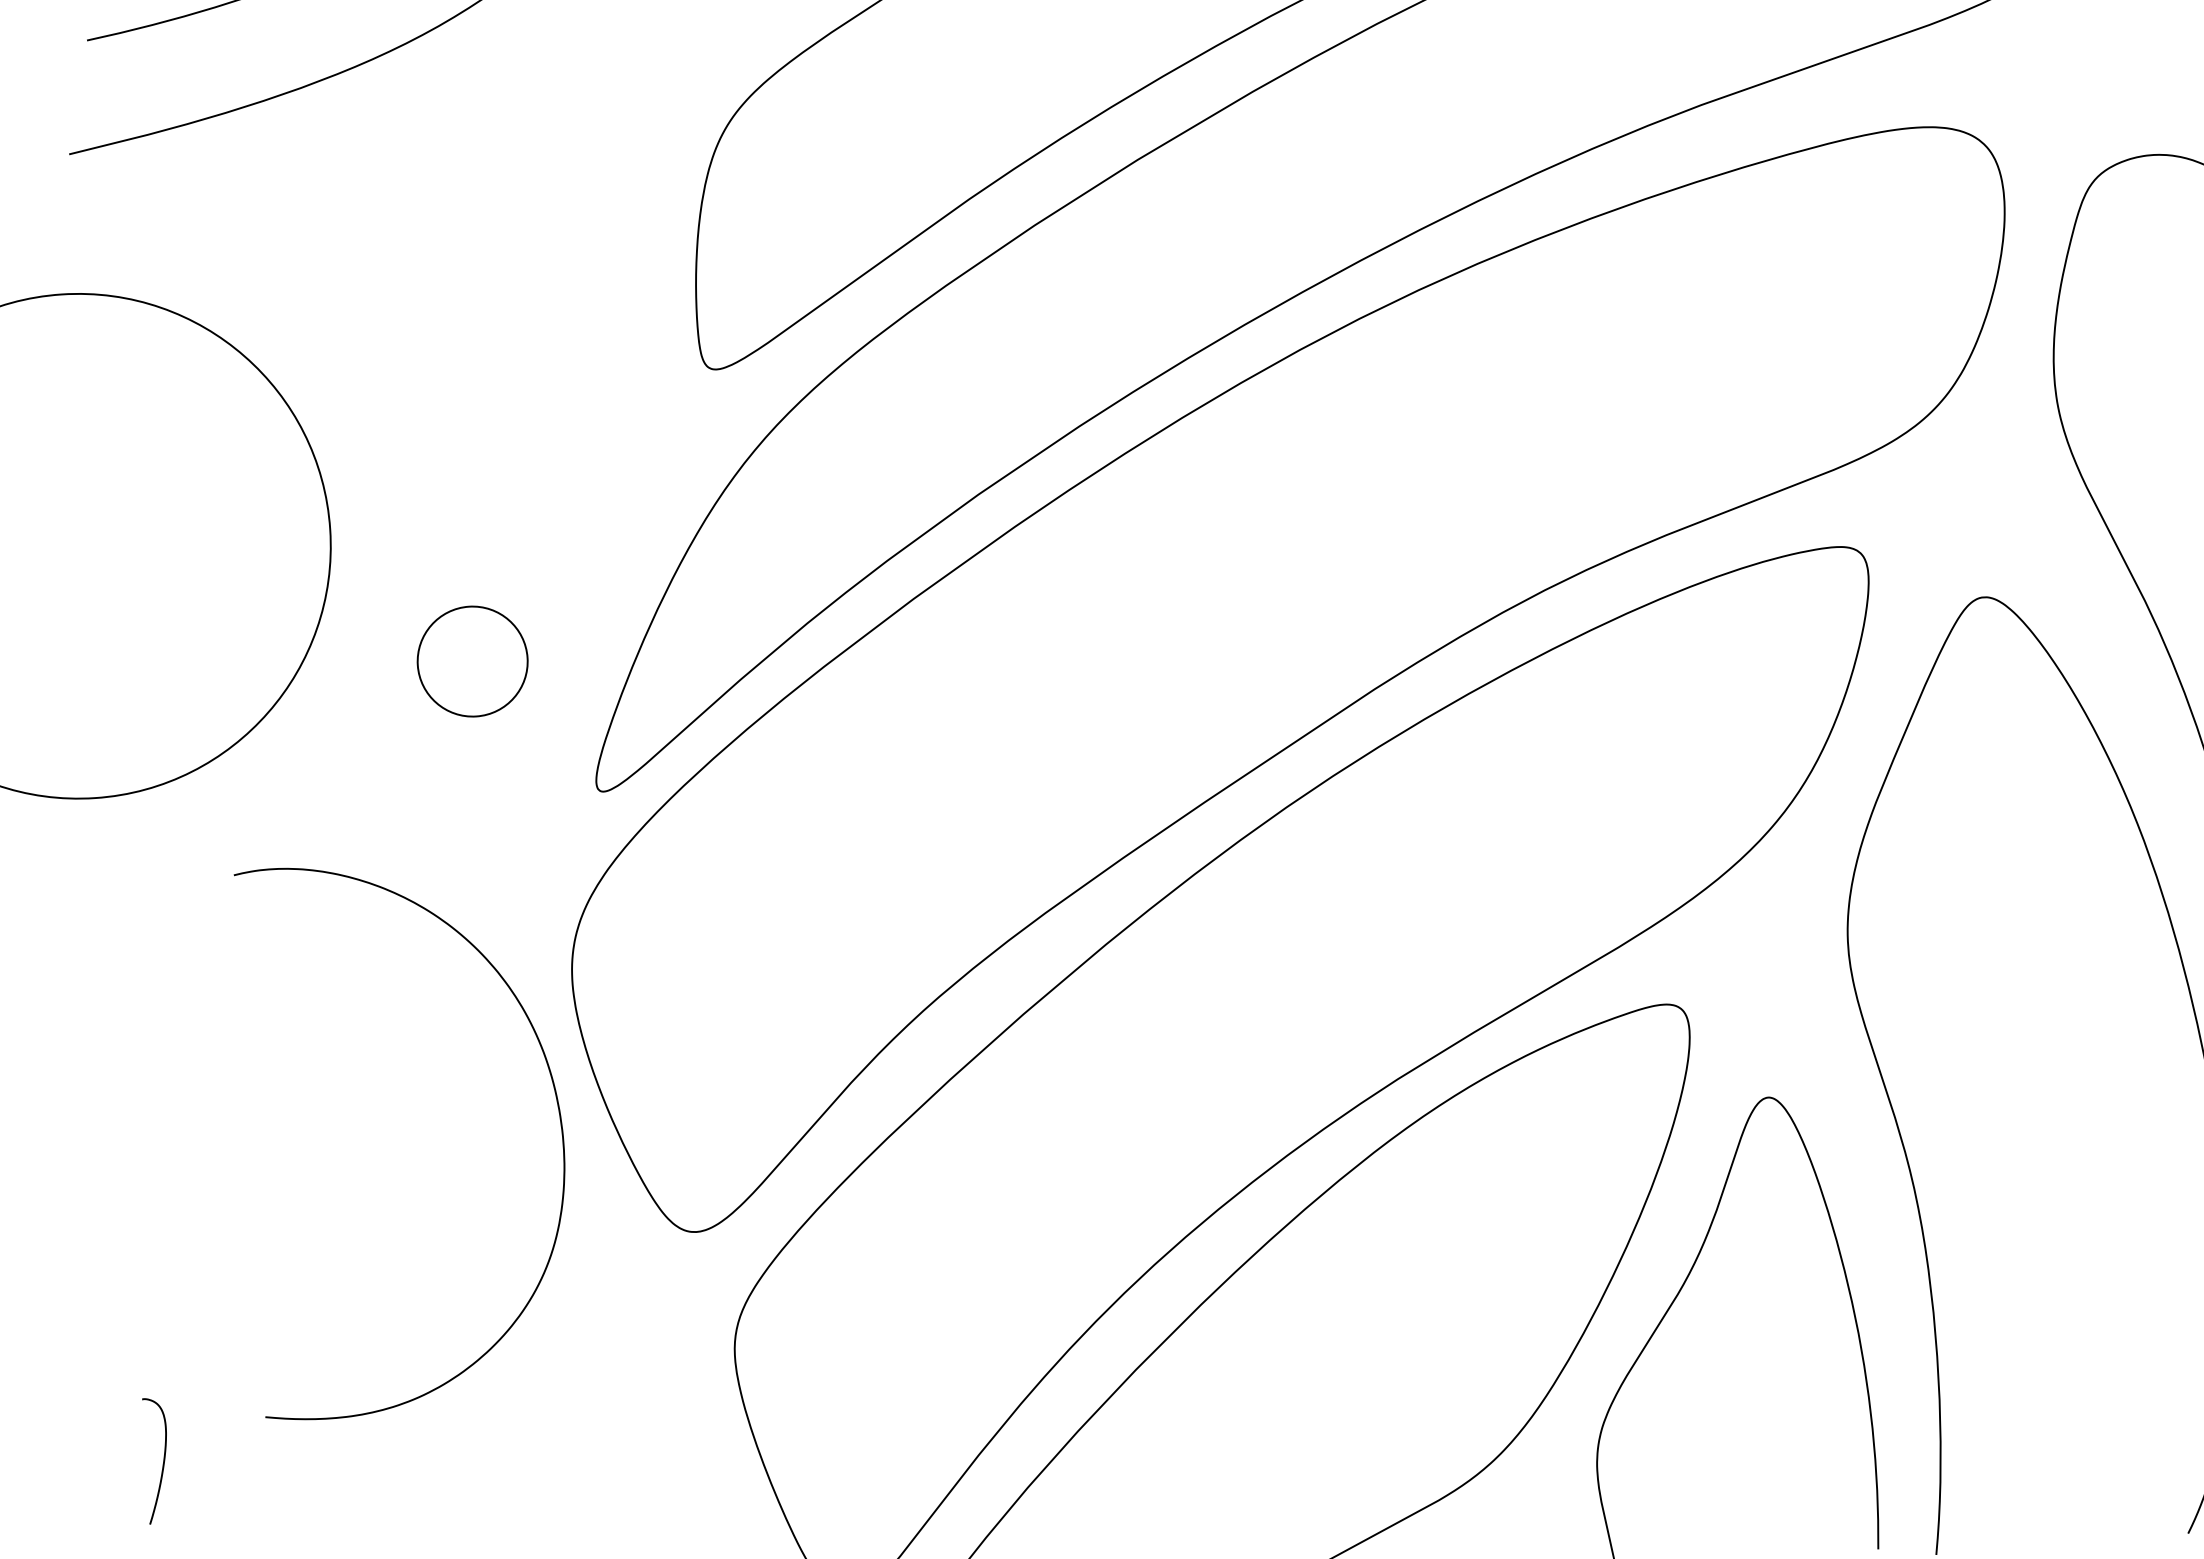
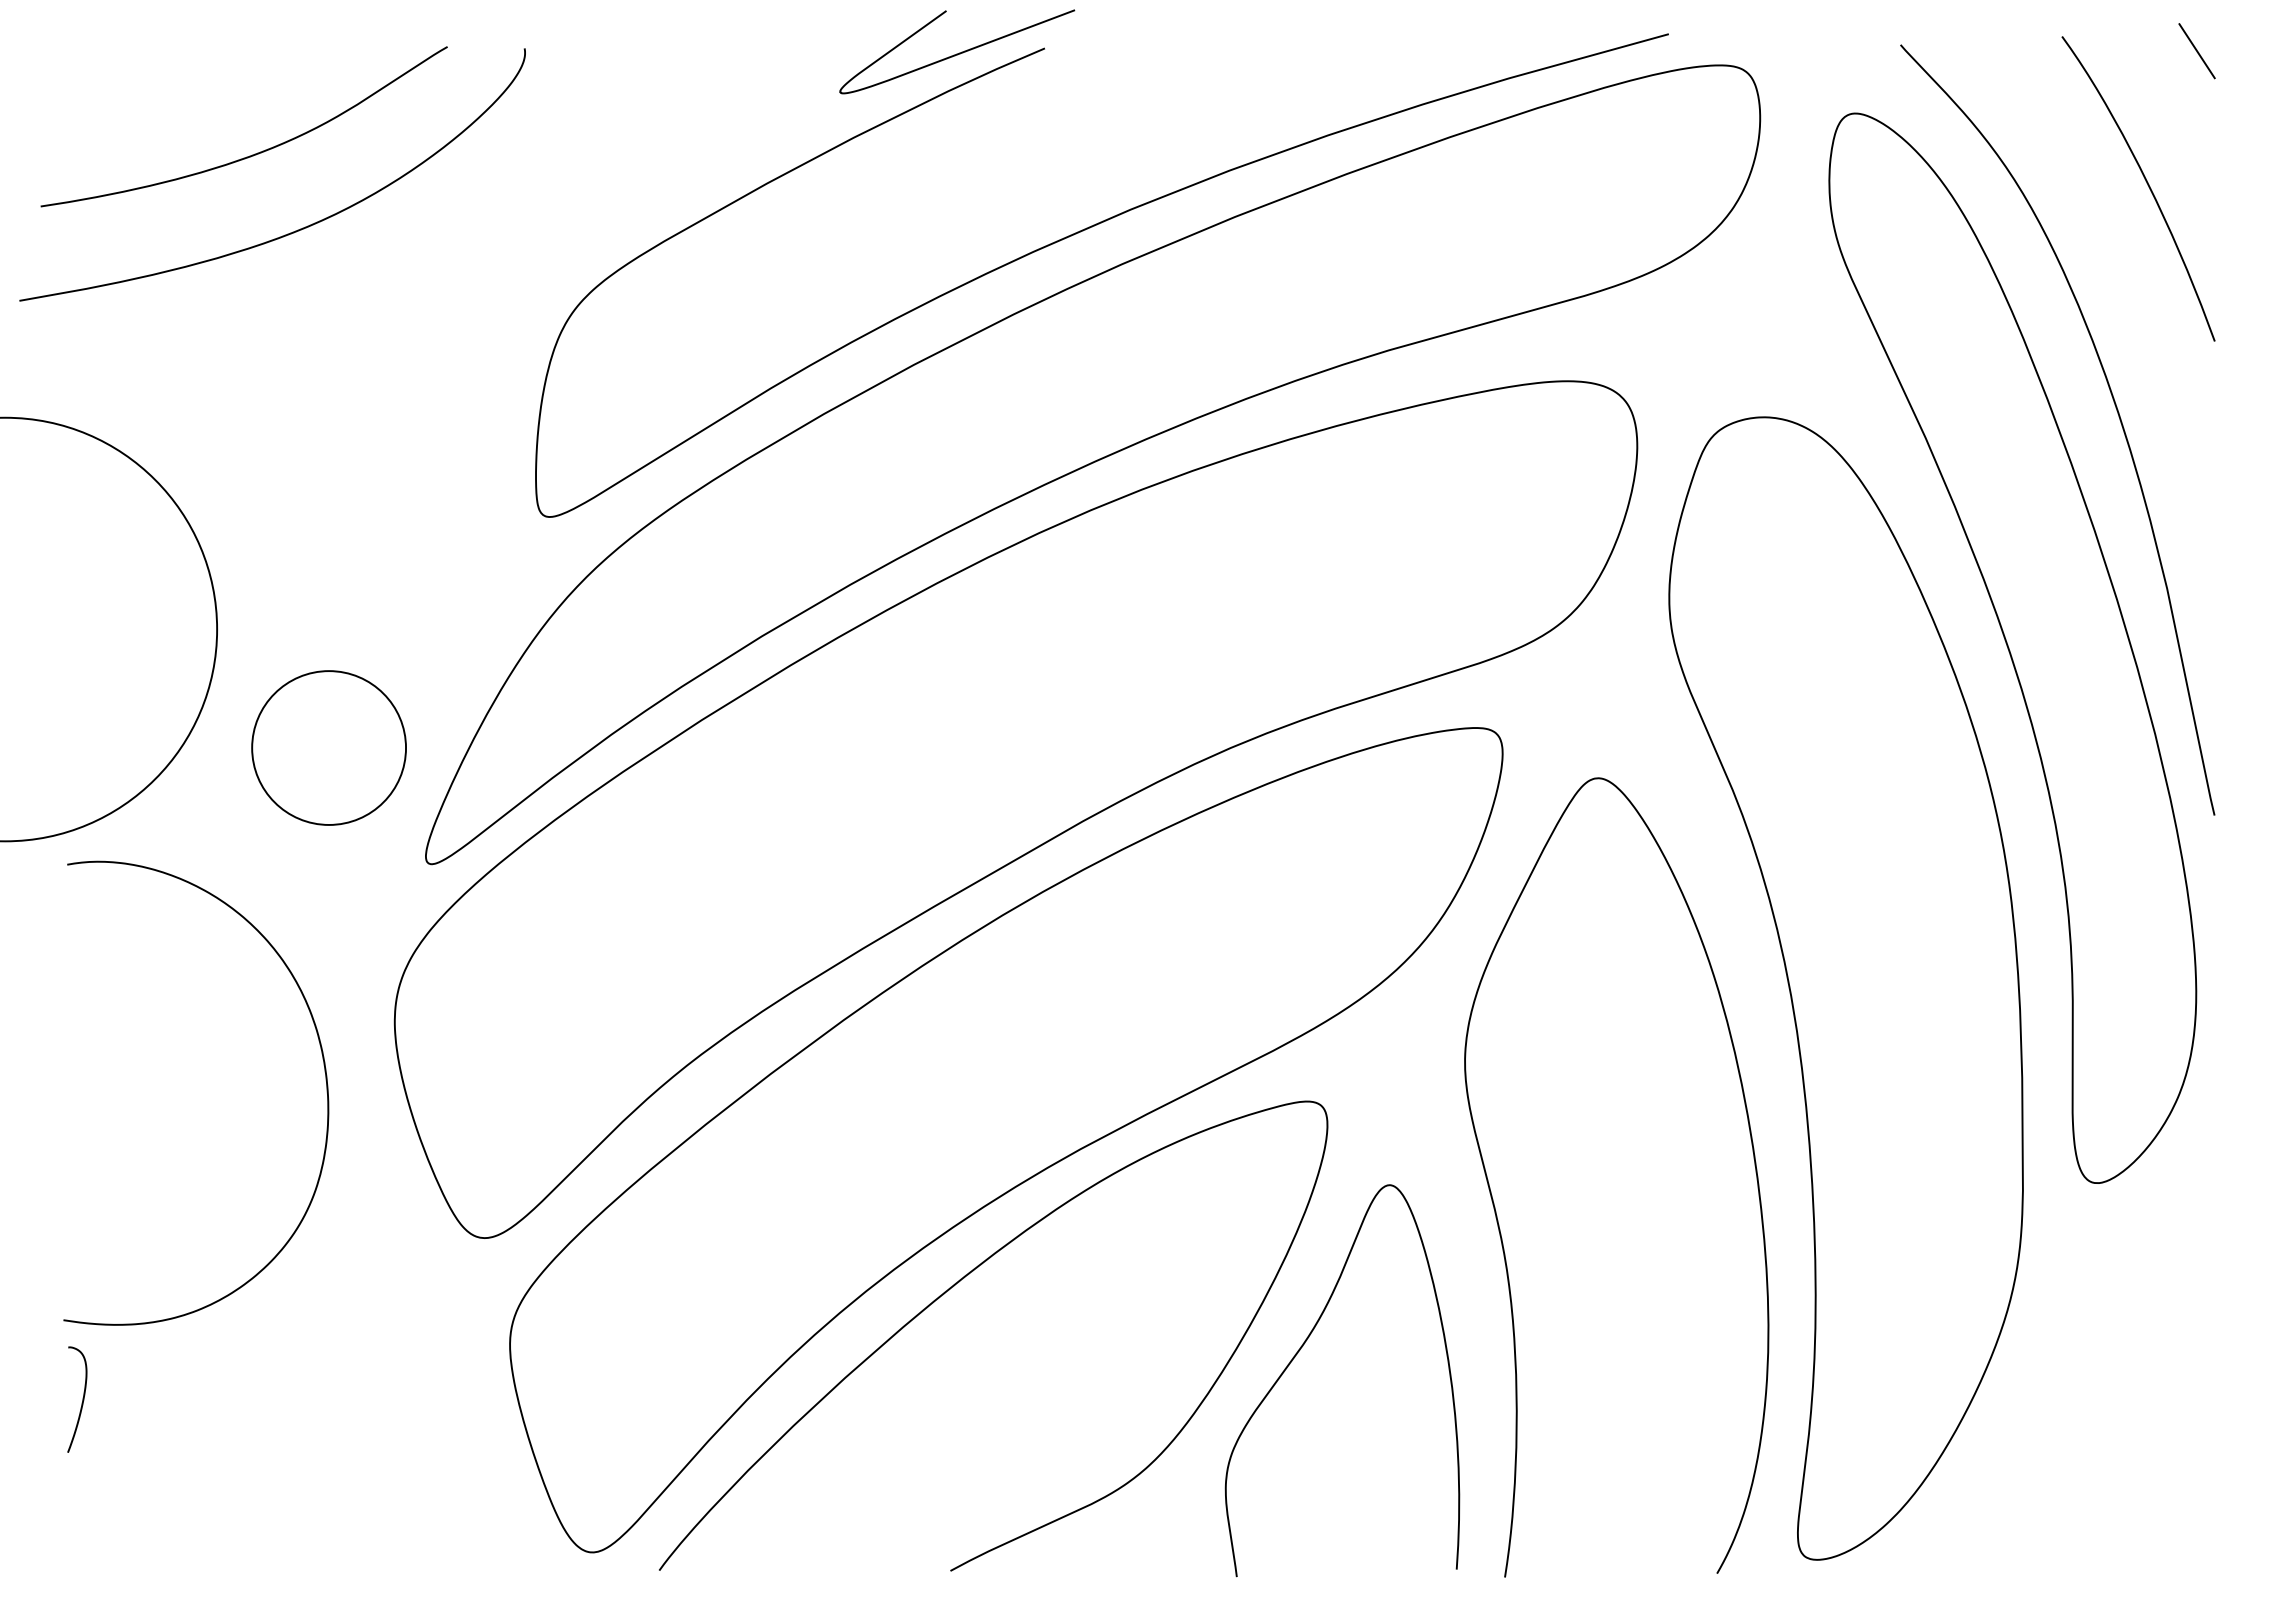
circle: (473, 660) -> (329, 747), size x1.67
curve: (556, 1102) -> (324, 1072), moved
curve: (163, 1460) -> (82, 1399), moved

